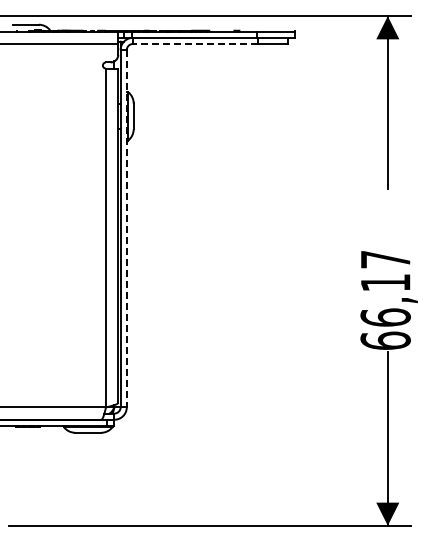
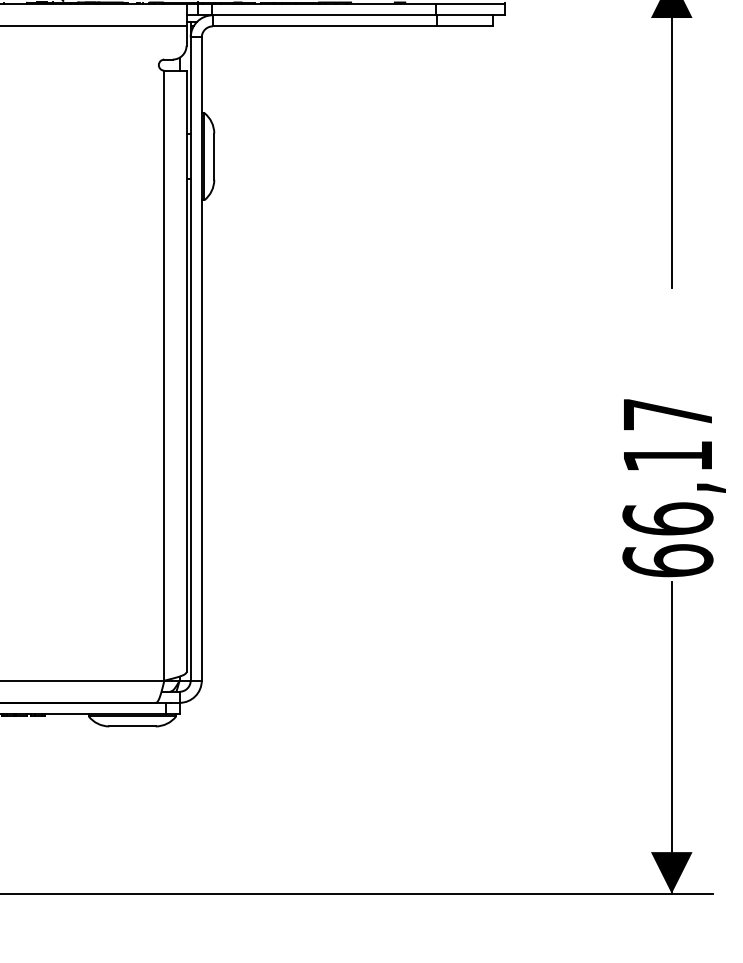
line: (194, 43) -> (323, 25), dashed -> solid
line: (126, 228) -> (201, 358), dashed -> solid

